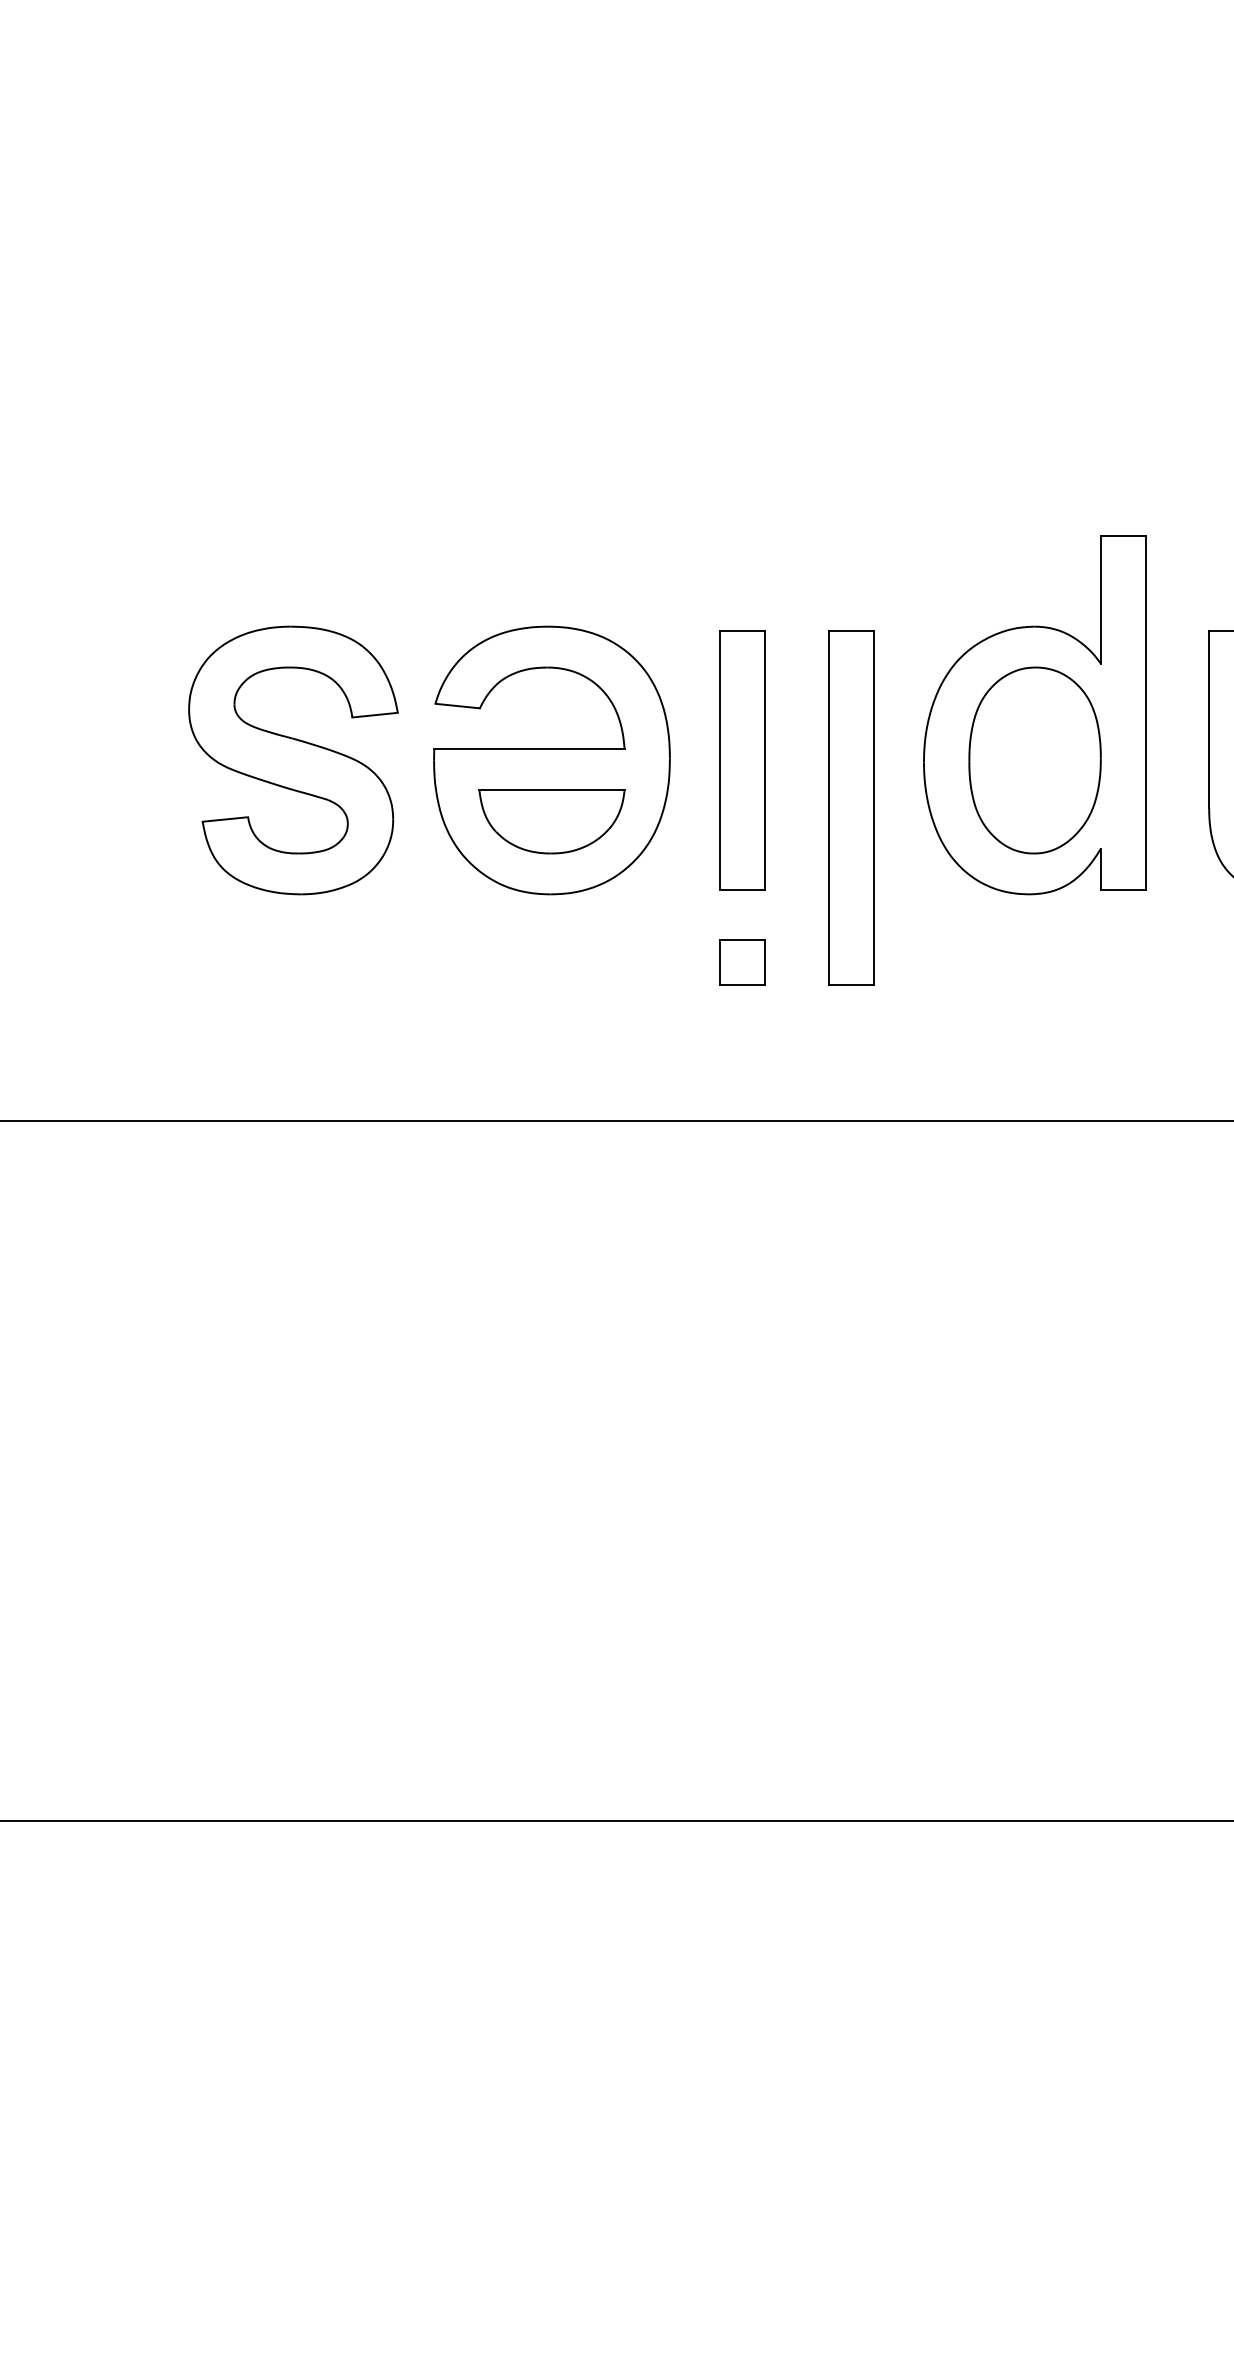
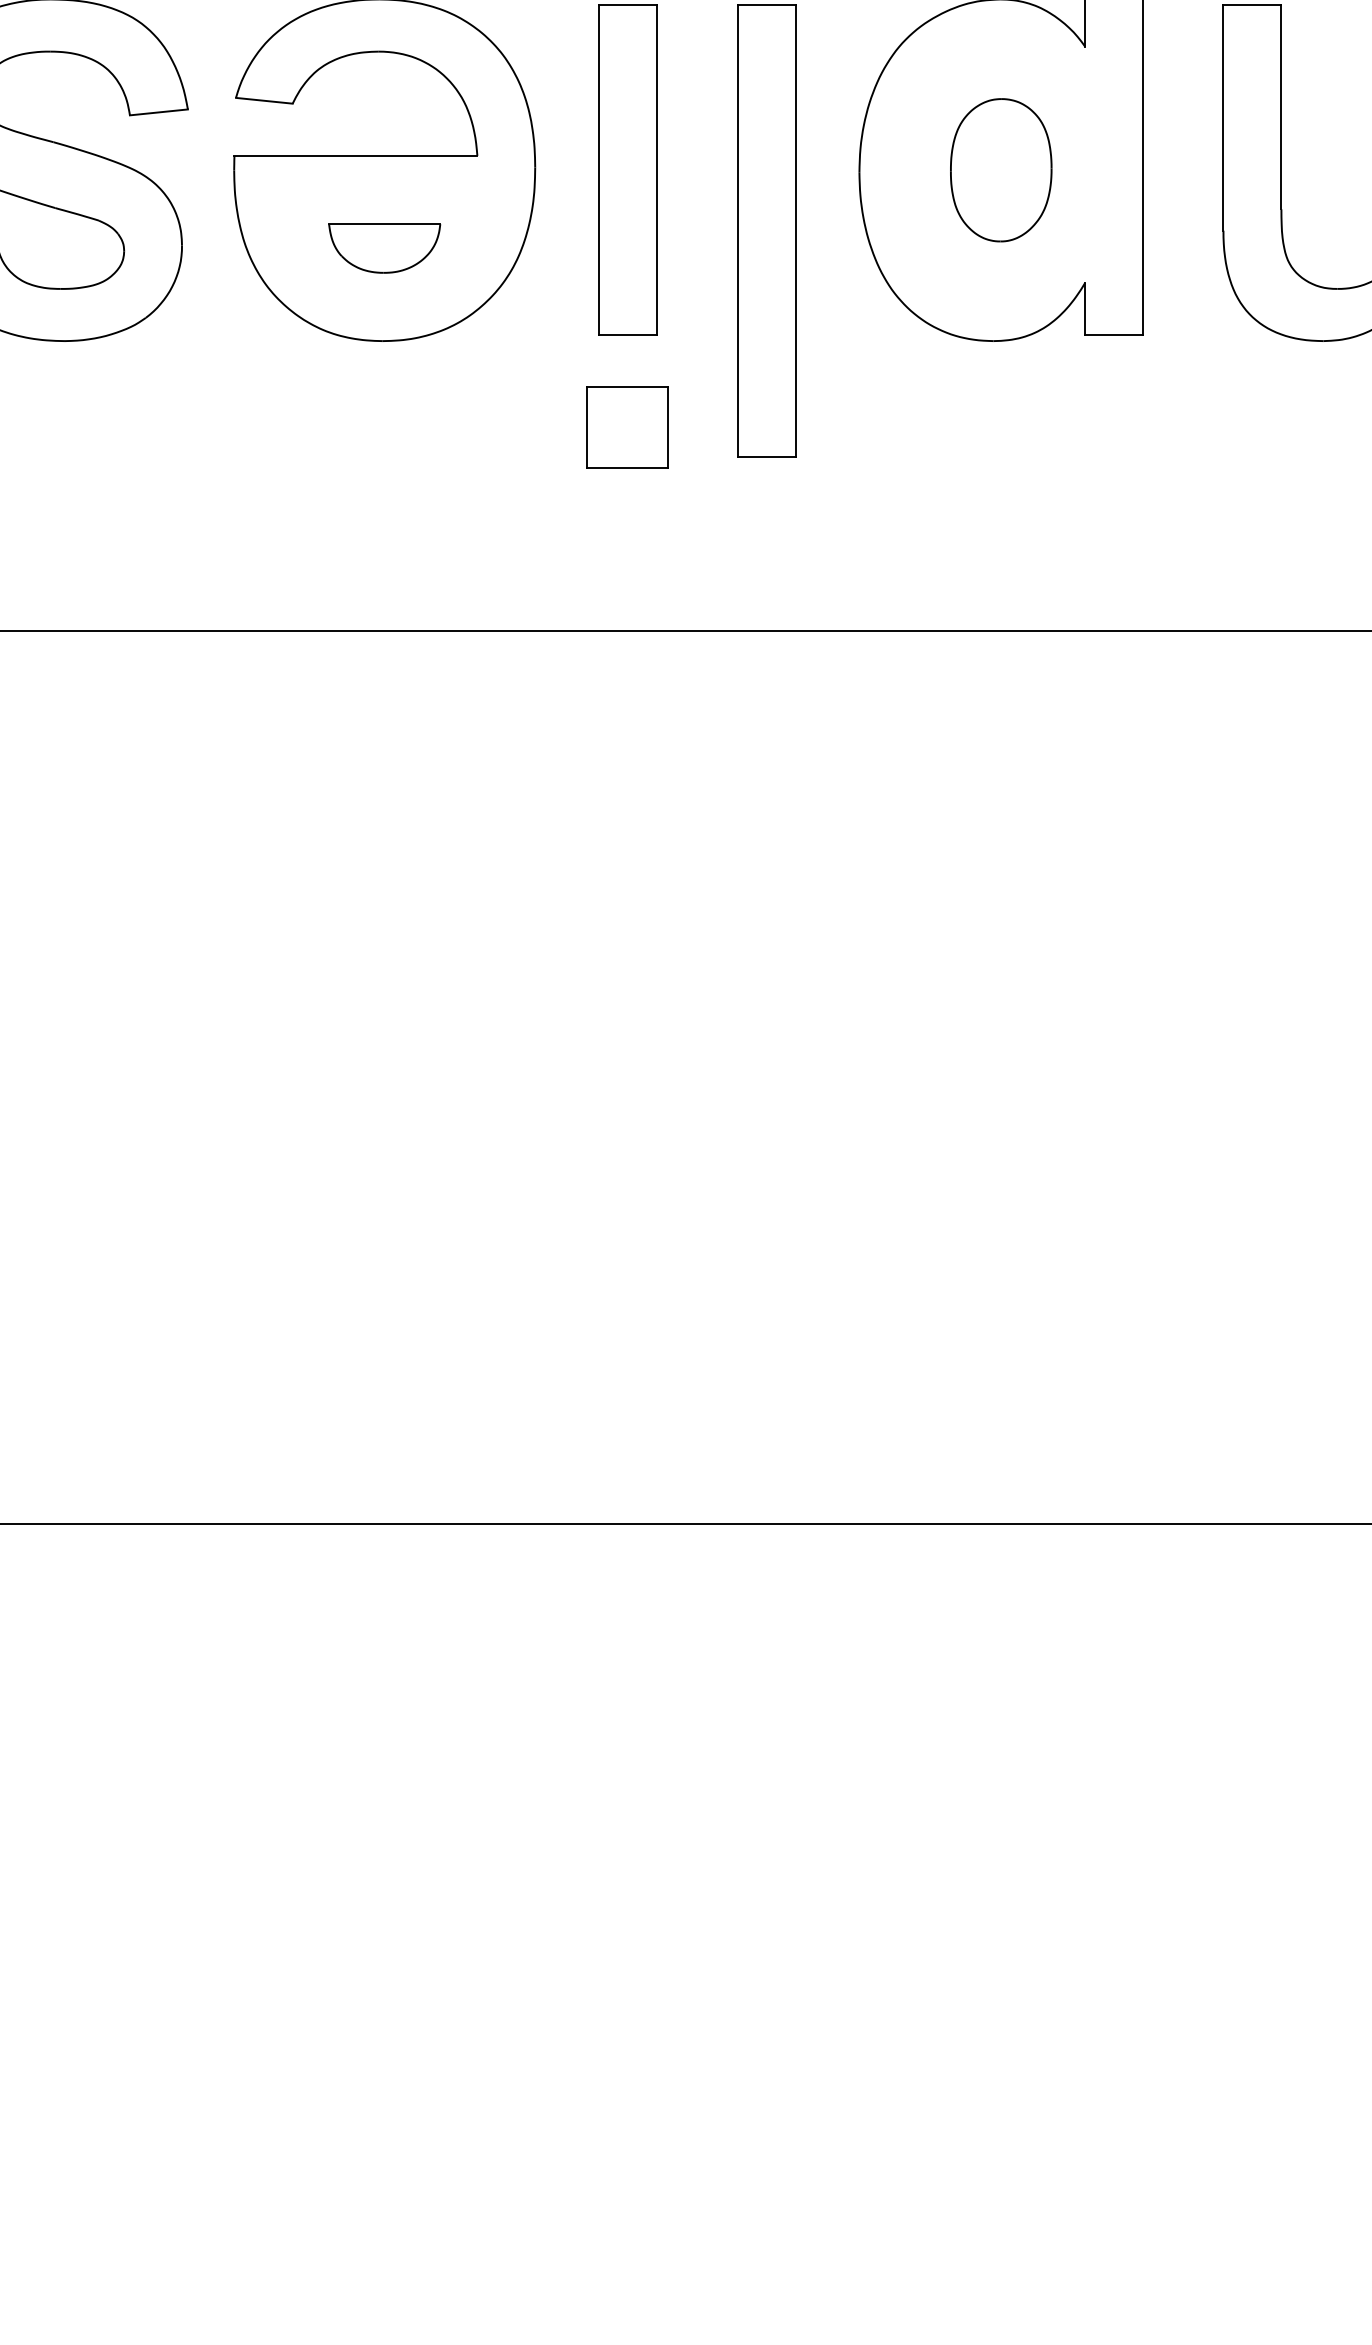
part: (1034, 760) -> (1000, 170), size x0.6
part: (551, 821) -> (384, 248), size x0.6
part: (742, 962) -> (627, 428), size x1.4

